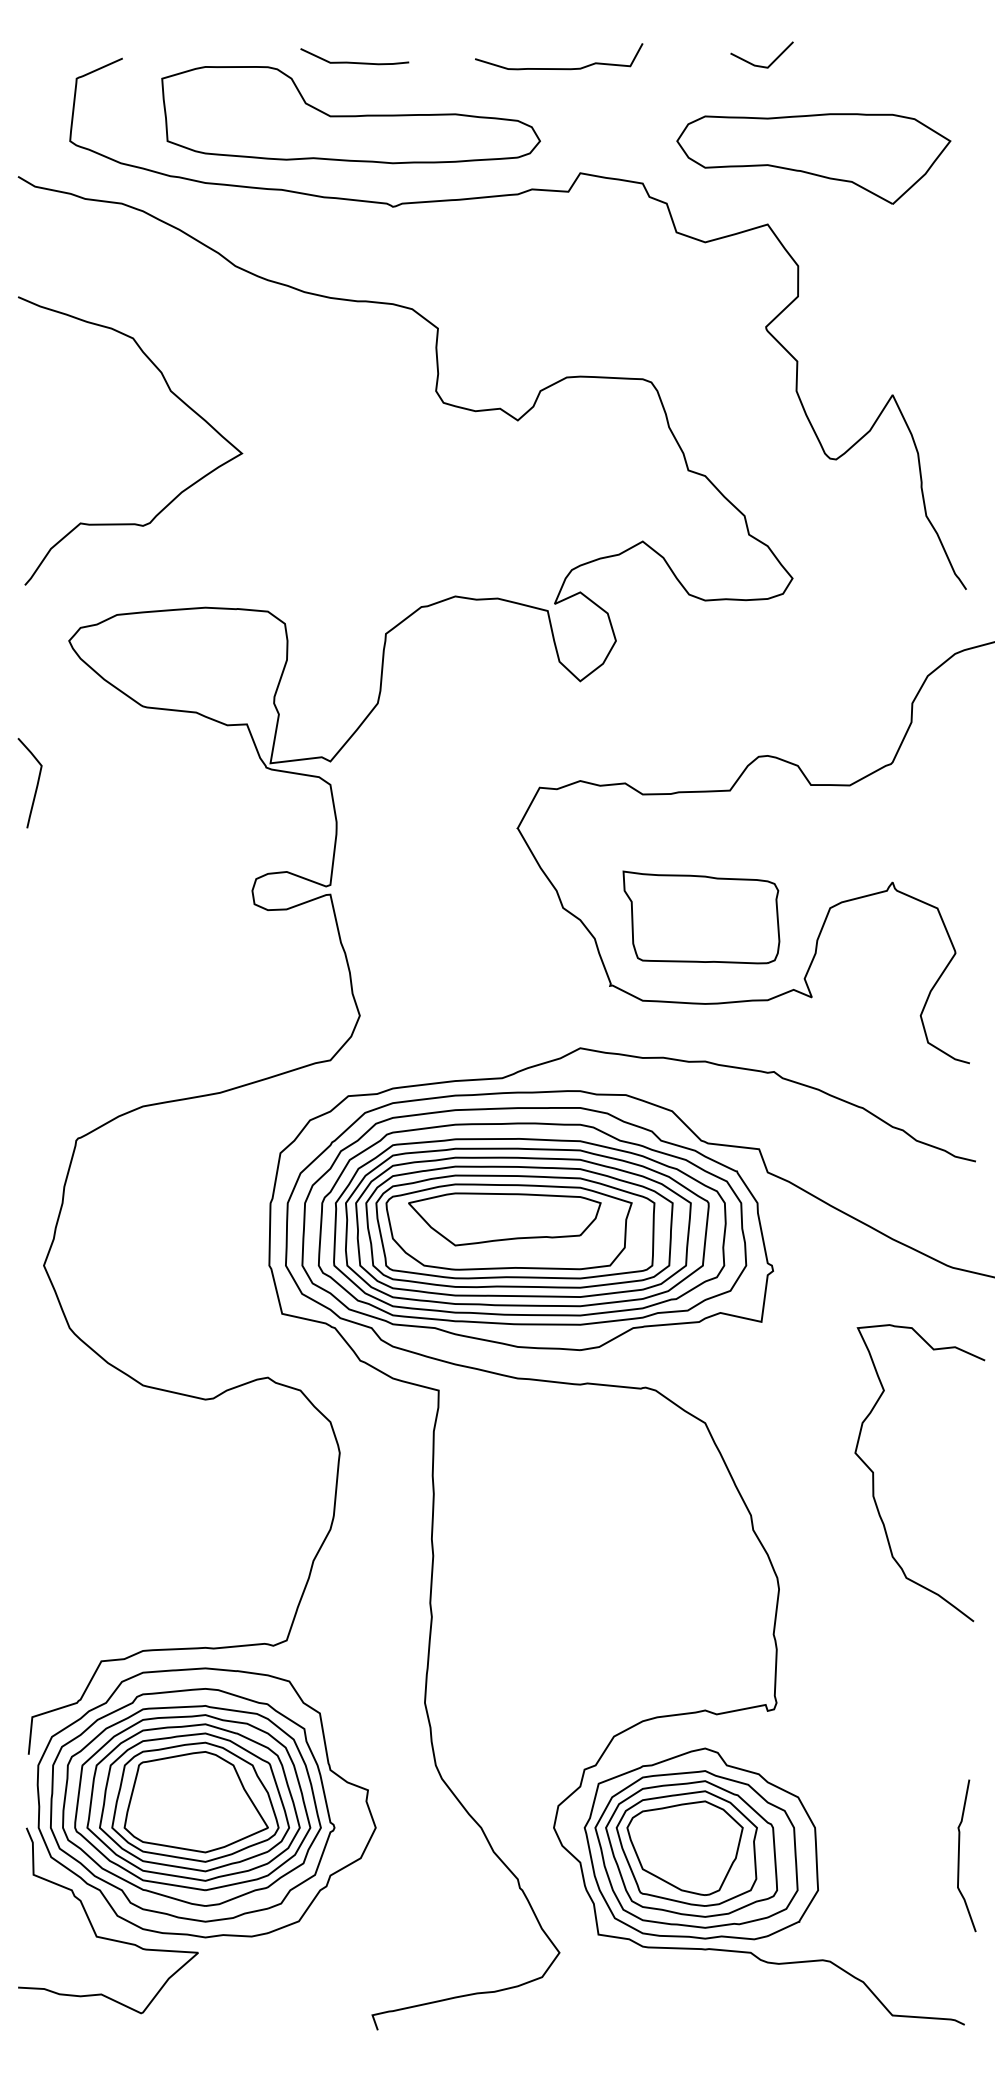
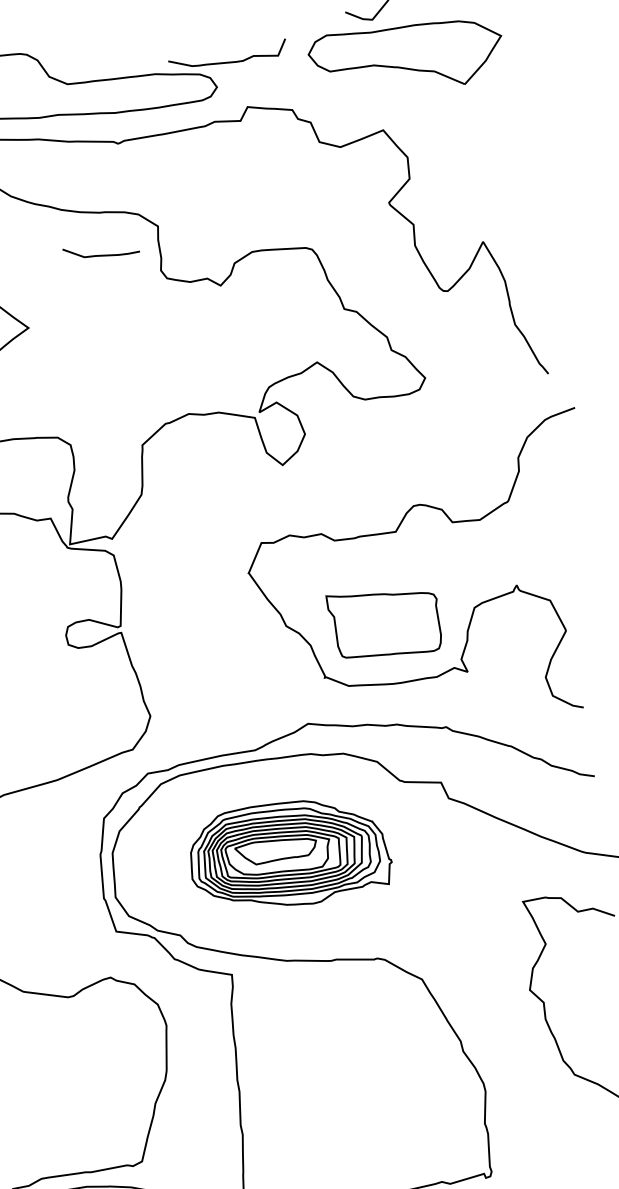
curve: (354, 62) -> (101, 255), moved
curve: (559, 68) -> (228, 62), moved
part: (813, 158) -> (405, 57), moved
part: (537, 1228) -> (290, 853), size x0.6

